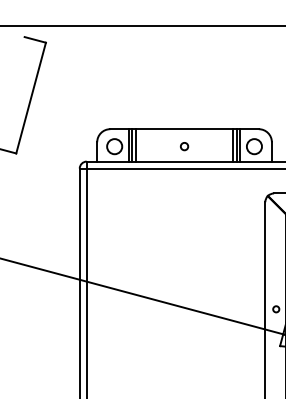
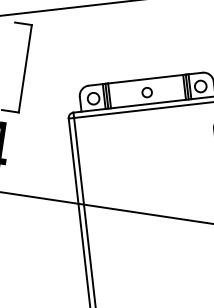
circle: (184, 146) -> (147, 92), size x1.67

